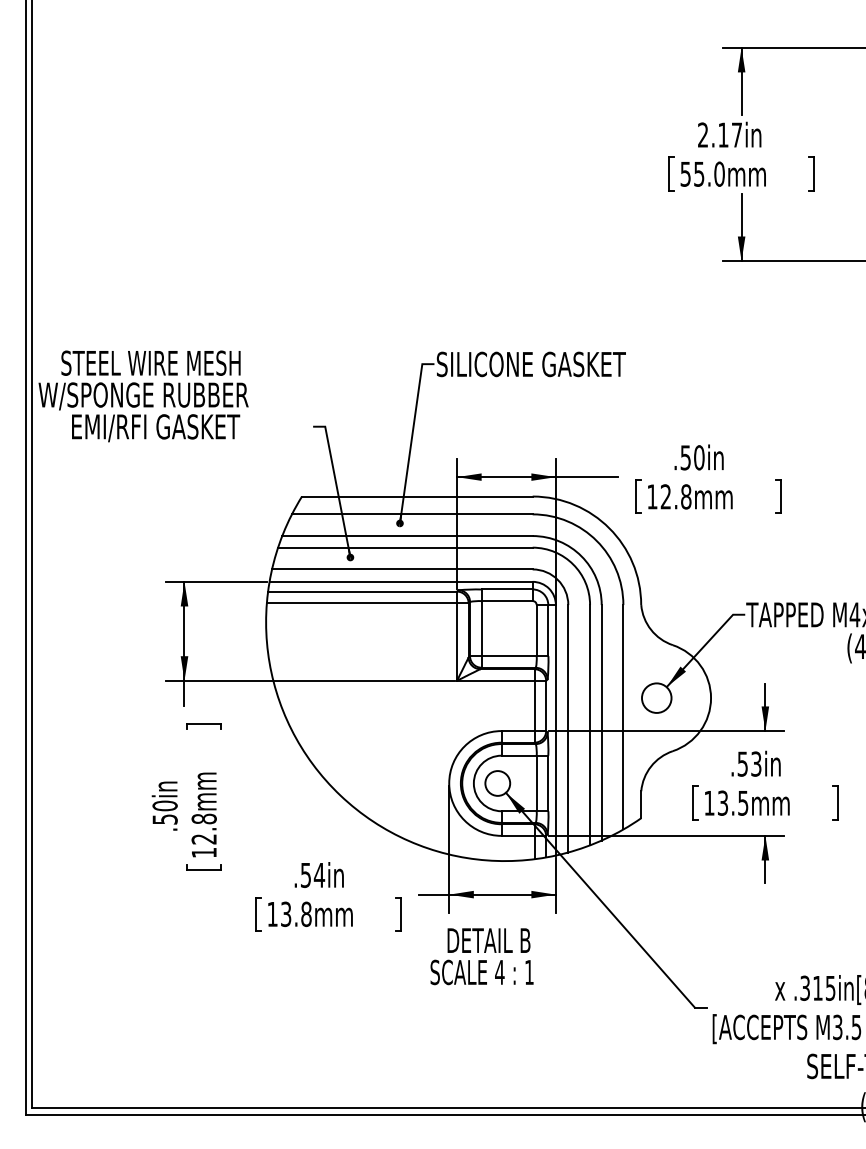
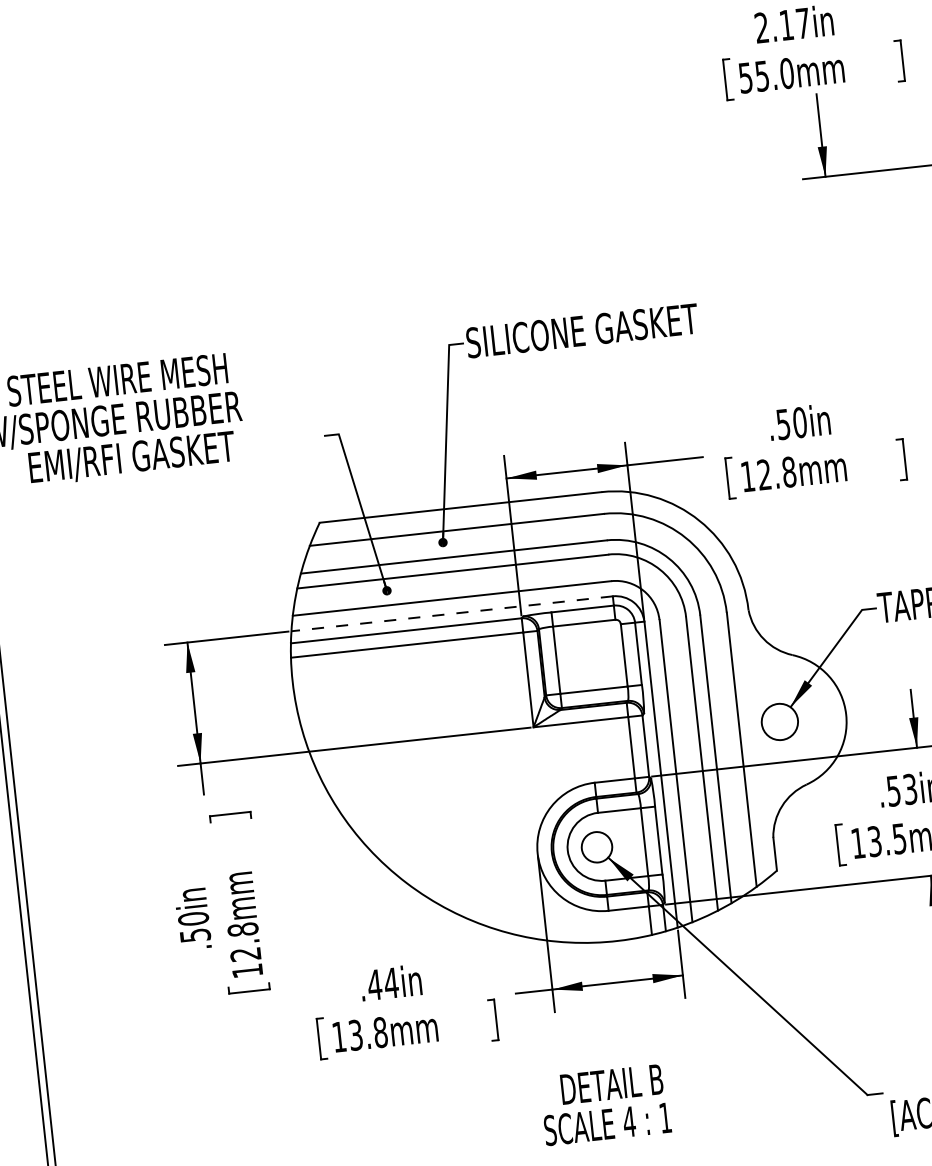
line: (401, 581) -> (452, 613), solid -> dashed
text: (305, 875) -> (374, 985), .54in -> .44in
text: (481, 956) -> (604, 1104), moved

